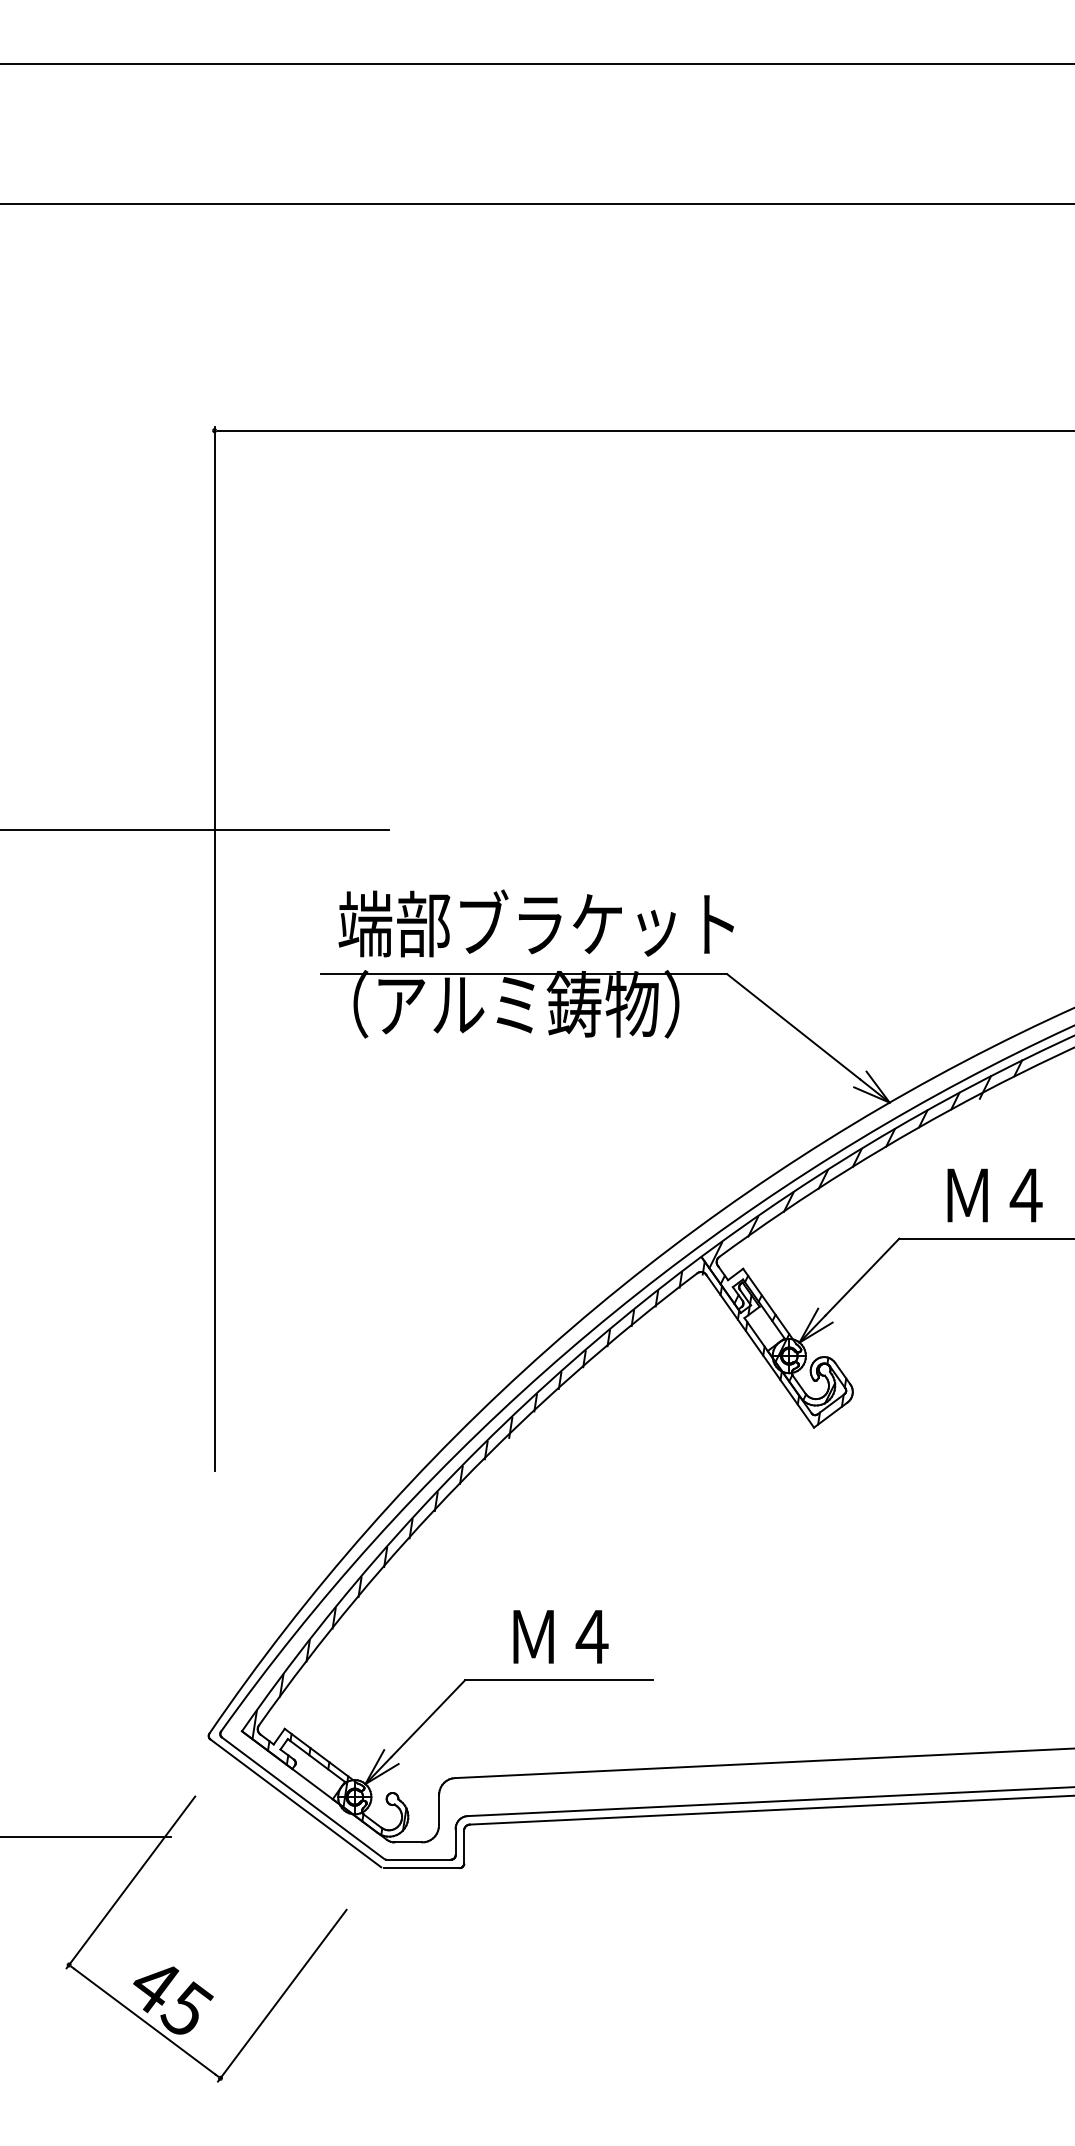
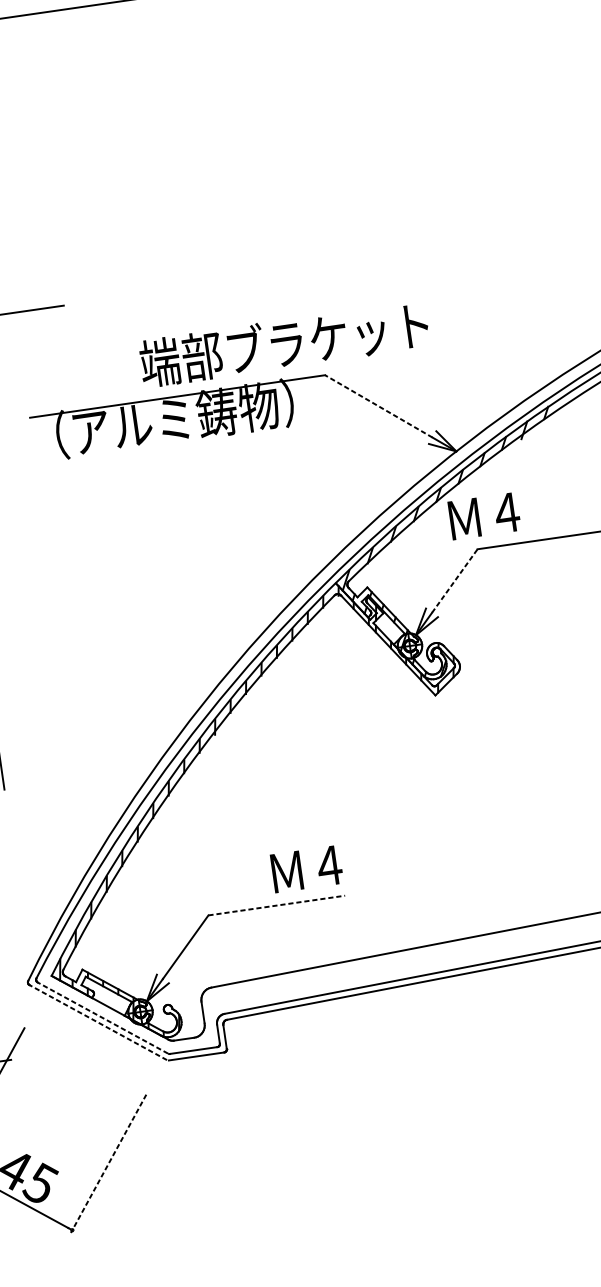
text: (535, 923) -> (283, 344), moved
line: (793, 1026) -> (378, 406), solid -> dashed
text: (994, 1195) -> (484, 516), moved
line: (862, 1276) -> (454, 580), solid -> dashed
text: (560, 1636) -> (306, 868), moved
line: (559, 1680) -> (277, 905), solid -> dashed
line: (302, 1797) -> (102, 1017), solid -> dashed
line: (295, 1803) -> (98, 1022), solid -> dashed
line: (282, 1996) -> (108, 1164), solid -> dashed

